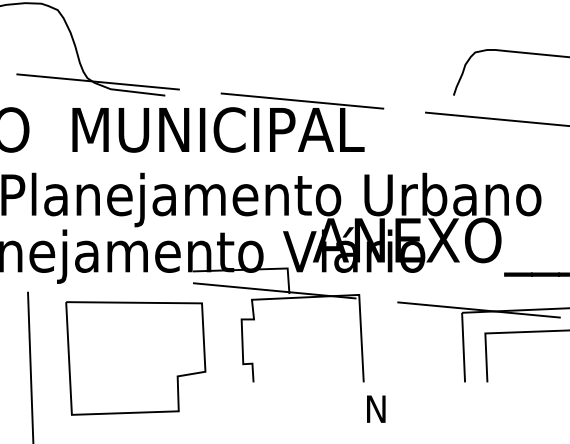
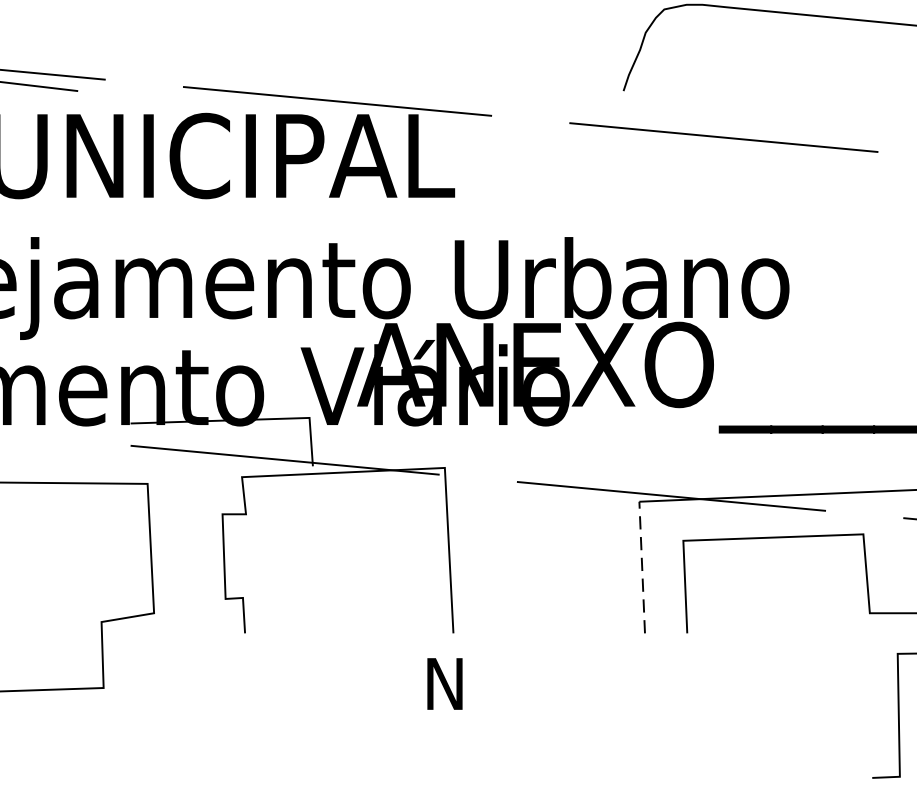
line: (463, 347) -> (642, 567), solid -> dashed
text: (376, 408) -> (445, 682), moved

